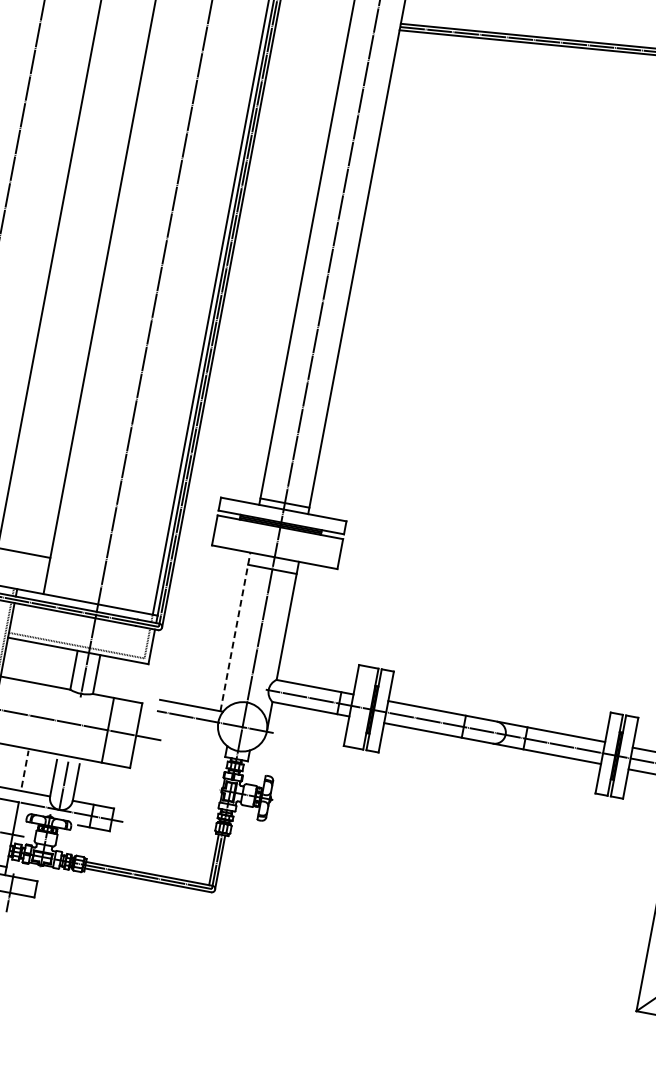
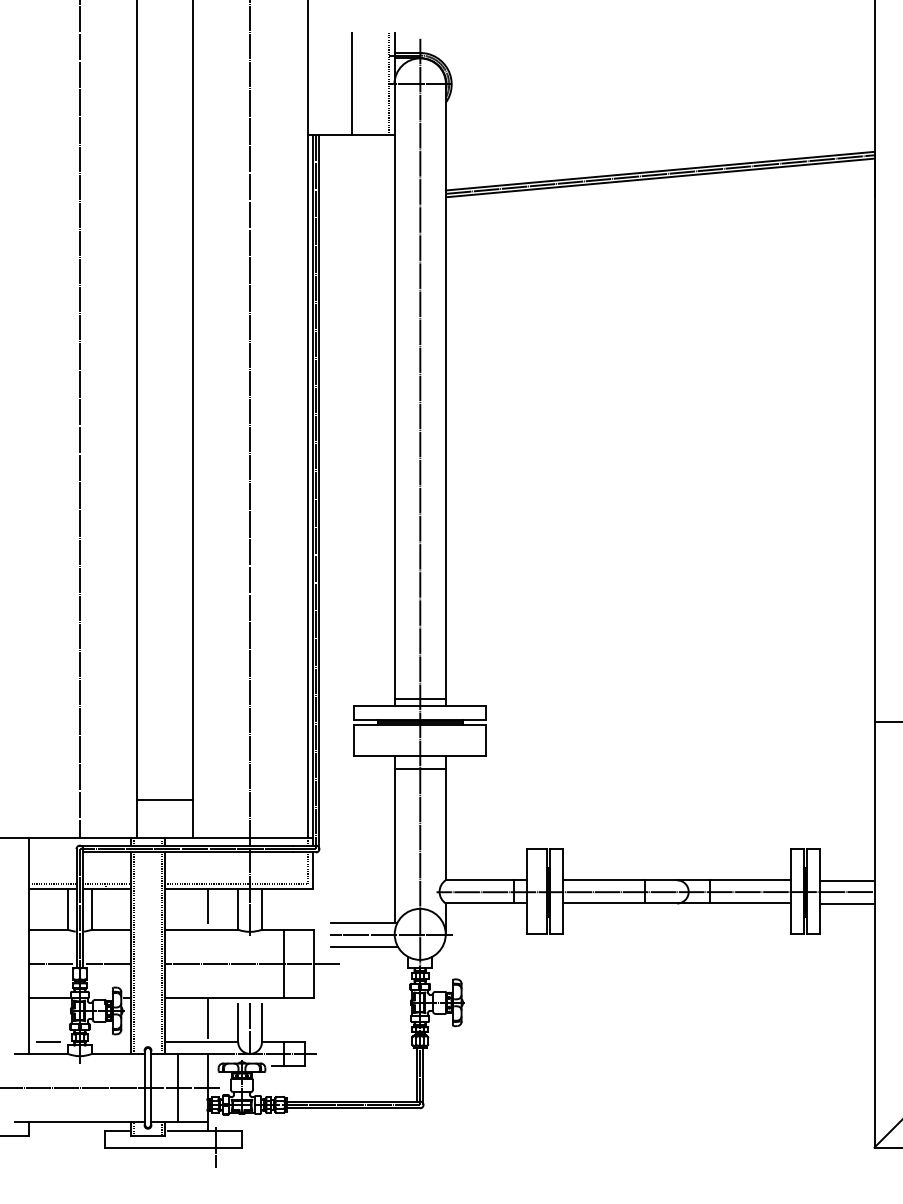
line: (235, 630) -> (394, 838), dashed -> solid
line: (45, 661) -> (207, 905), added
line: (187, 728) -> (364, 946), added
line: (25, 768) -> (207, 1018), dashed -> solid

